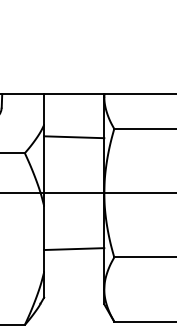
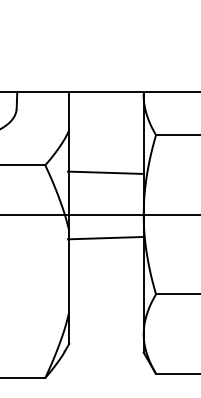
line: (74, 137) -> (105, 173), moved
line: (74, 249) -> (105, 238), moved

